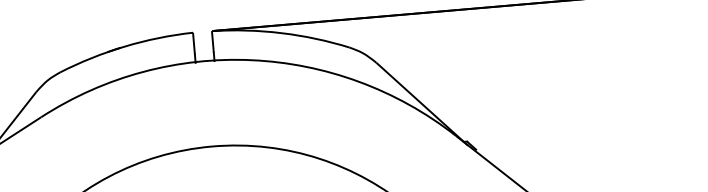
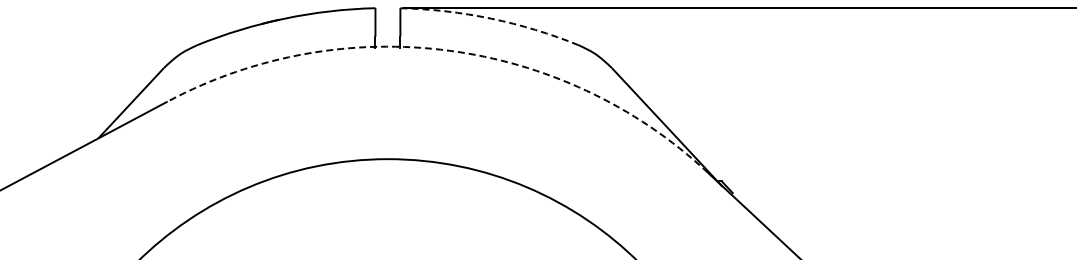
arc: (281, 33) -> (491, 18), solid -> dashed
arc: (251, 60) -> (449, 50), solid -> dashed

